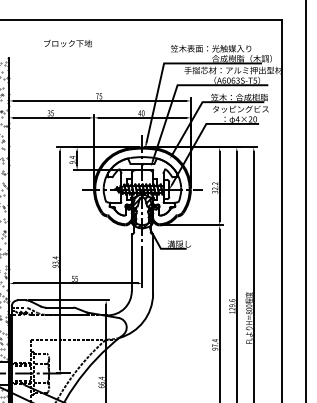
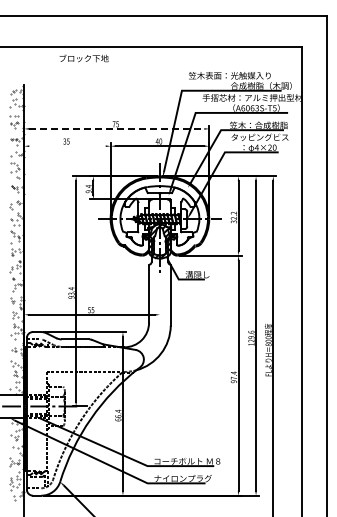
text: (67, 43) -> (83, 58), moved
line: (100, 100) -> (117, 128), solid -> dashed
line: (51, 118) -> (67, 146), removed
line: (142, 266) -> (159, 297), removed

